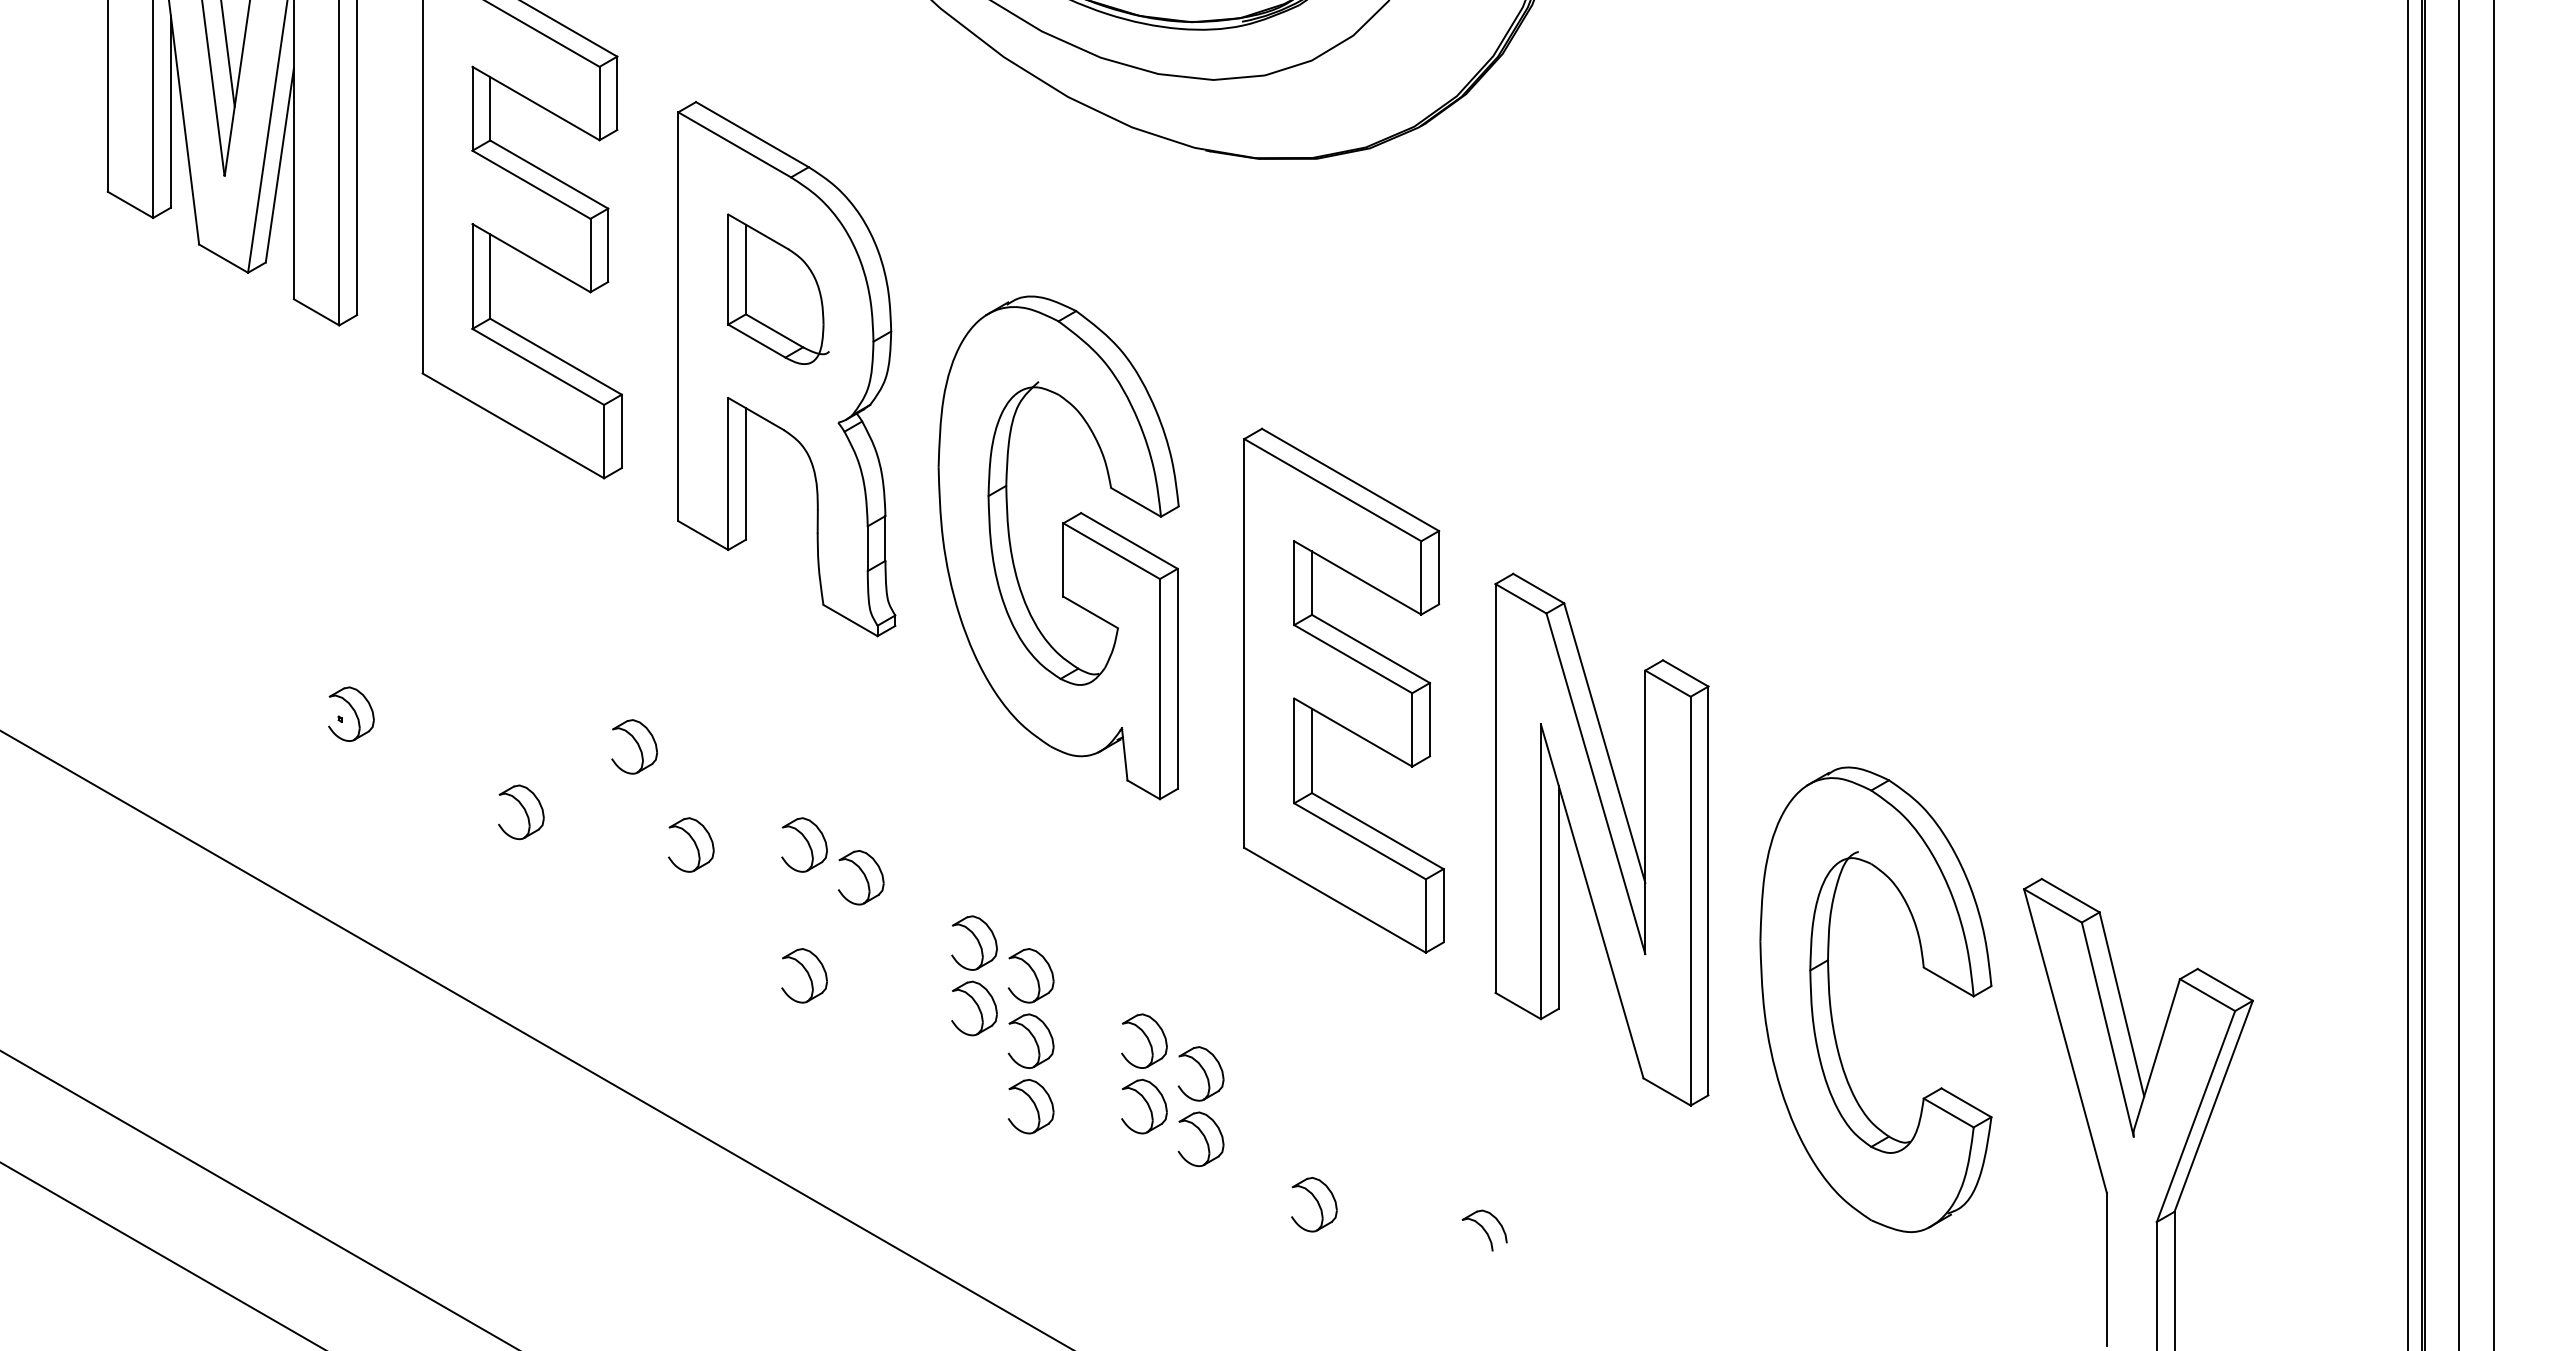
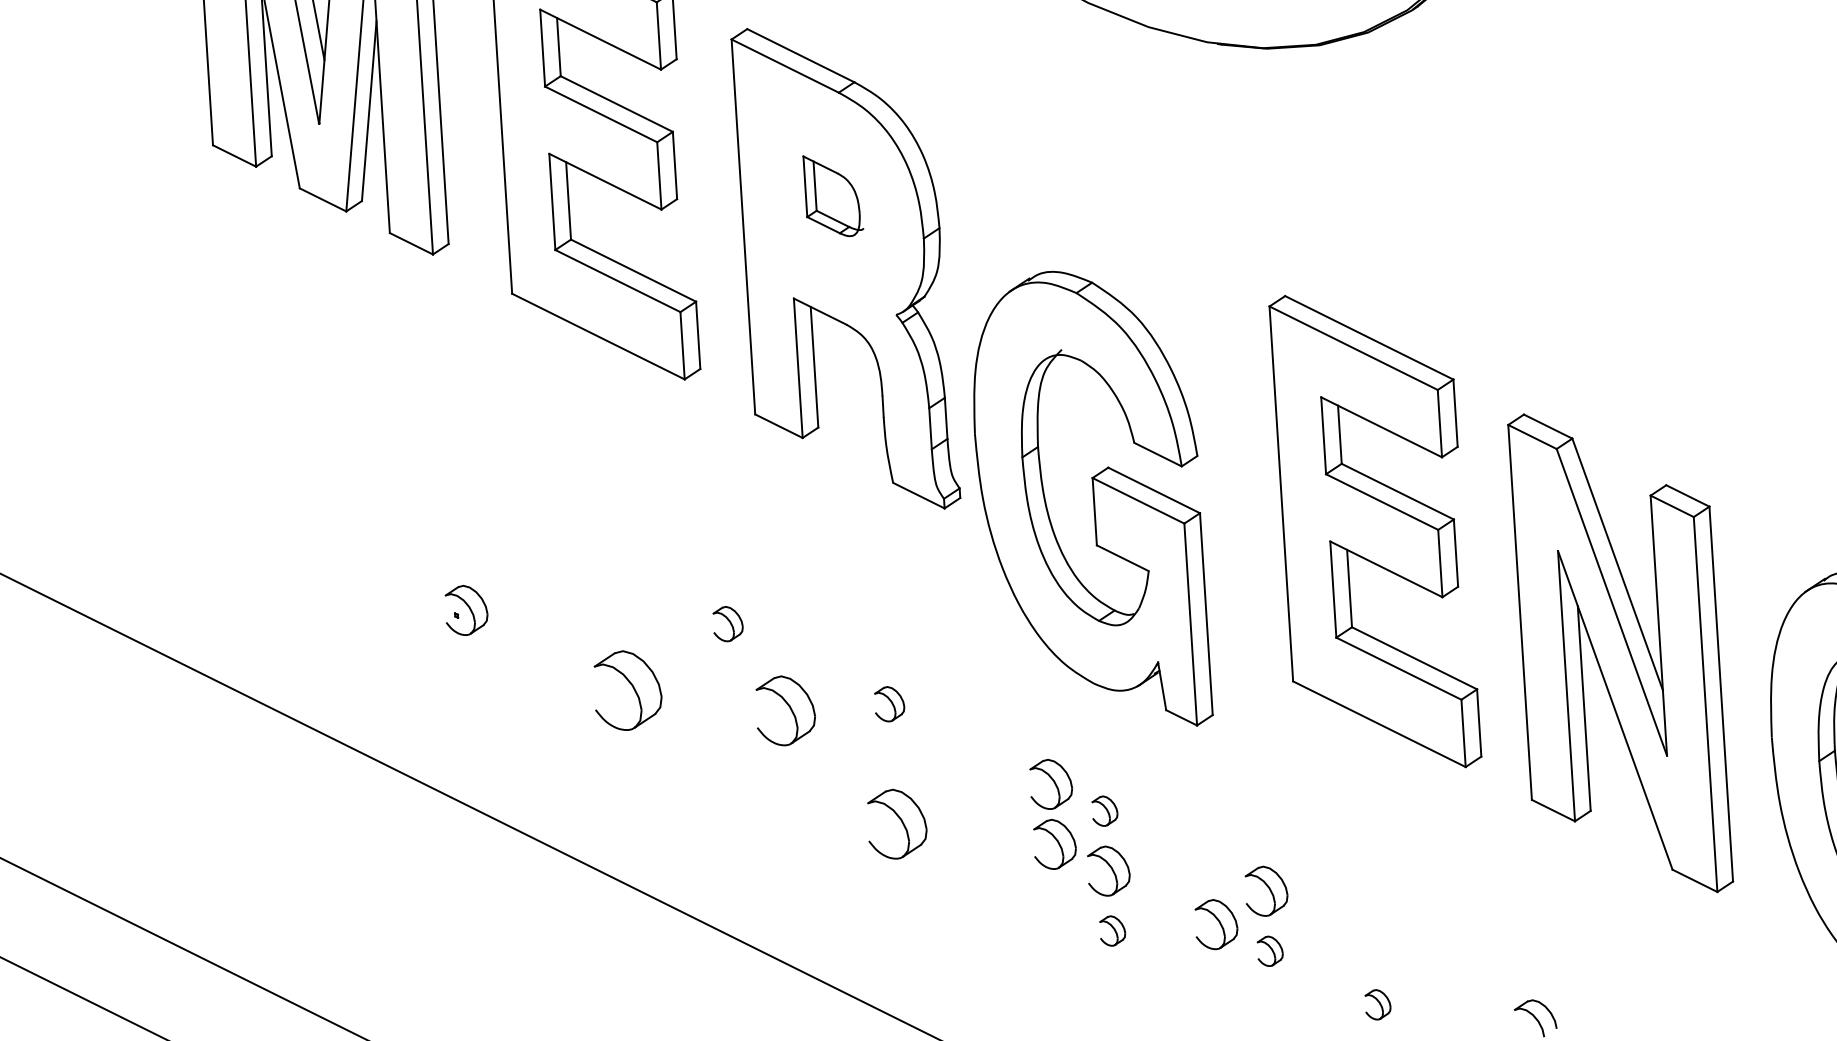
part: (778, 288) -> (833, 195), size x0.6
part: (1058, 547) -> (1089, 500), moved
part: (634, 746) -> (728, 623), size x0.7
part: (521, 812) -> (628, 690), size x1.6
part: (691, 844) -> (785, 710), size x1.4
part: (804, 844) -> (889, 703), size x0.7
part: (861, 877) -> (943, 730), removed
part: (804, 975) -> (897, 823), size x1.4
part: (1030, 975) -> (1104, 810), size x0.6
part: (1144, 1040) -> (1212, 863), removed
part: (1031, 1106) -> (1112, 930), size x0.6
part: (1200, 1139) -> (1269, 951), size x0.6
part: (1314, 1204) -> (1378, 1004), size x0.6

